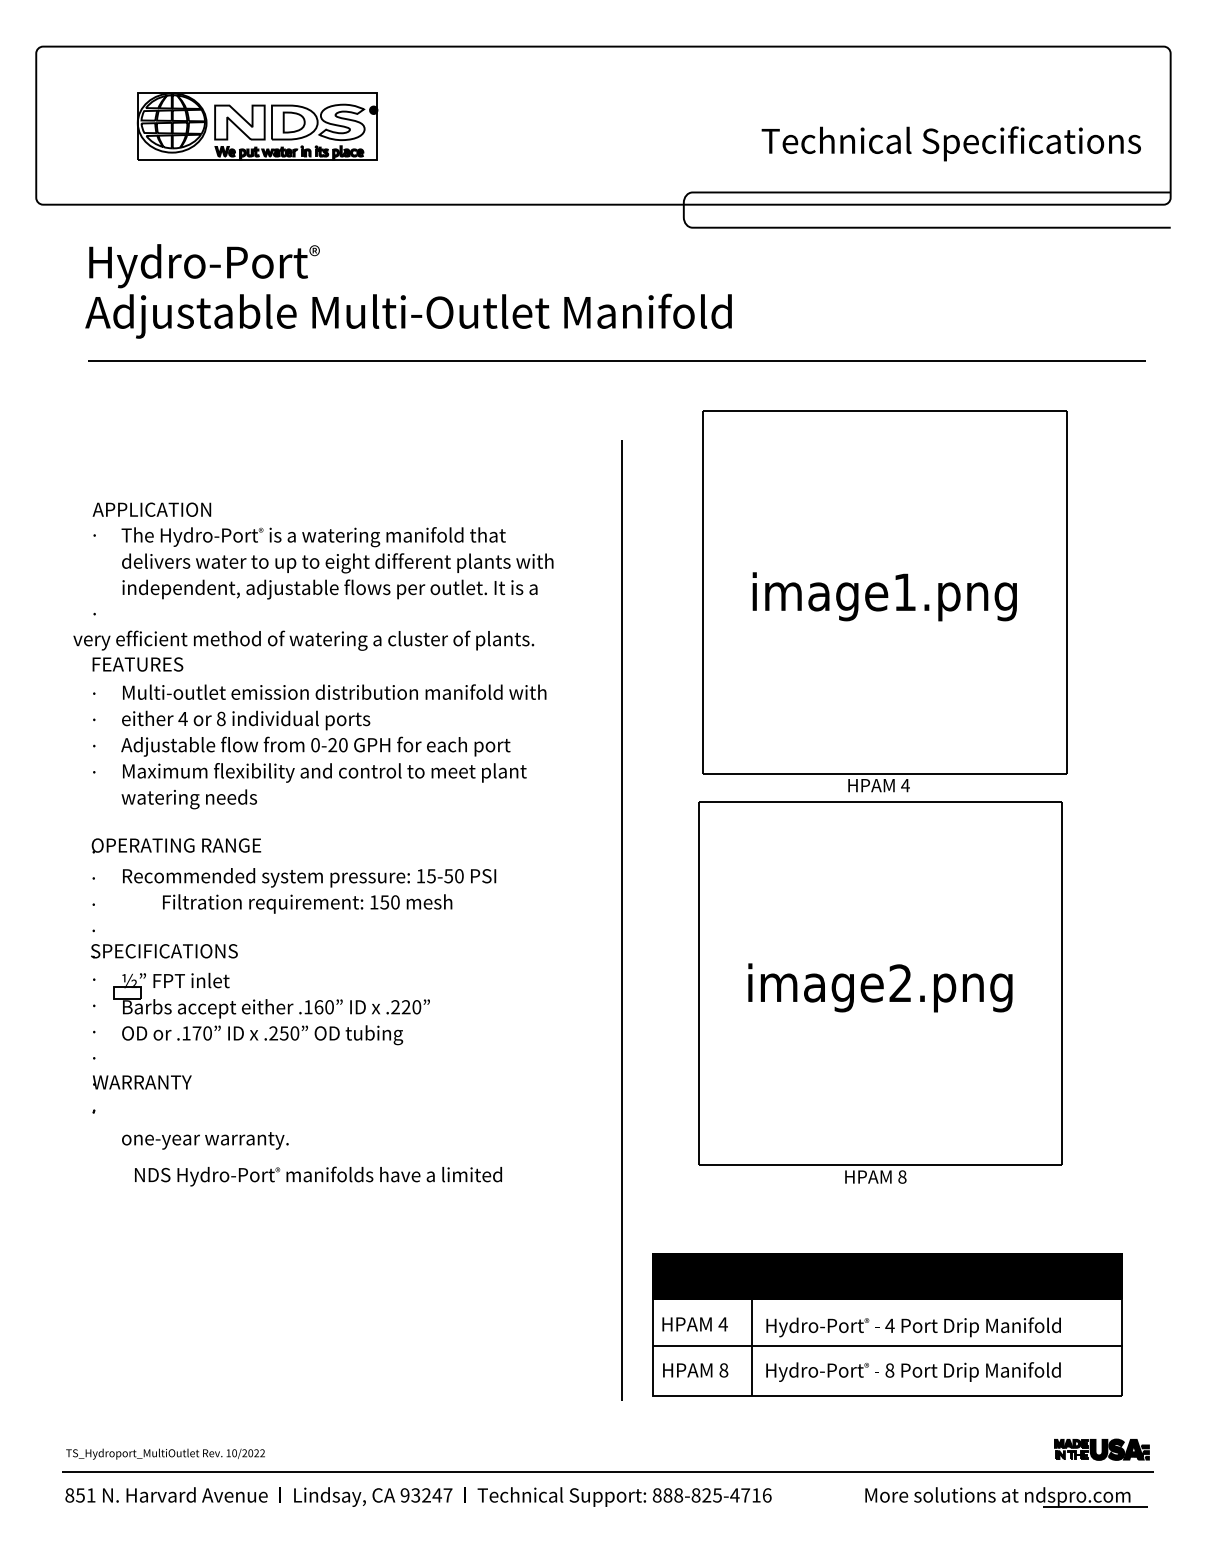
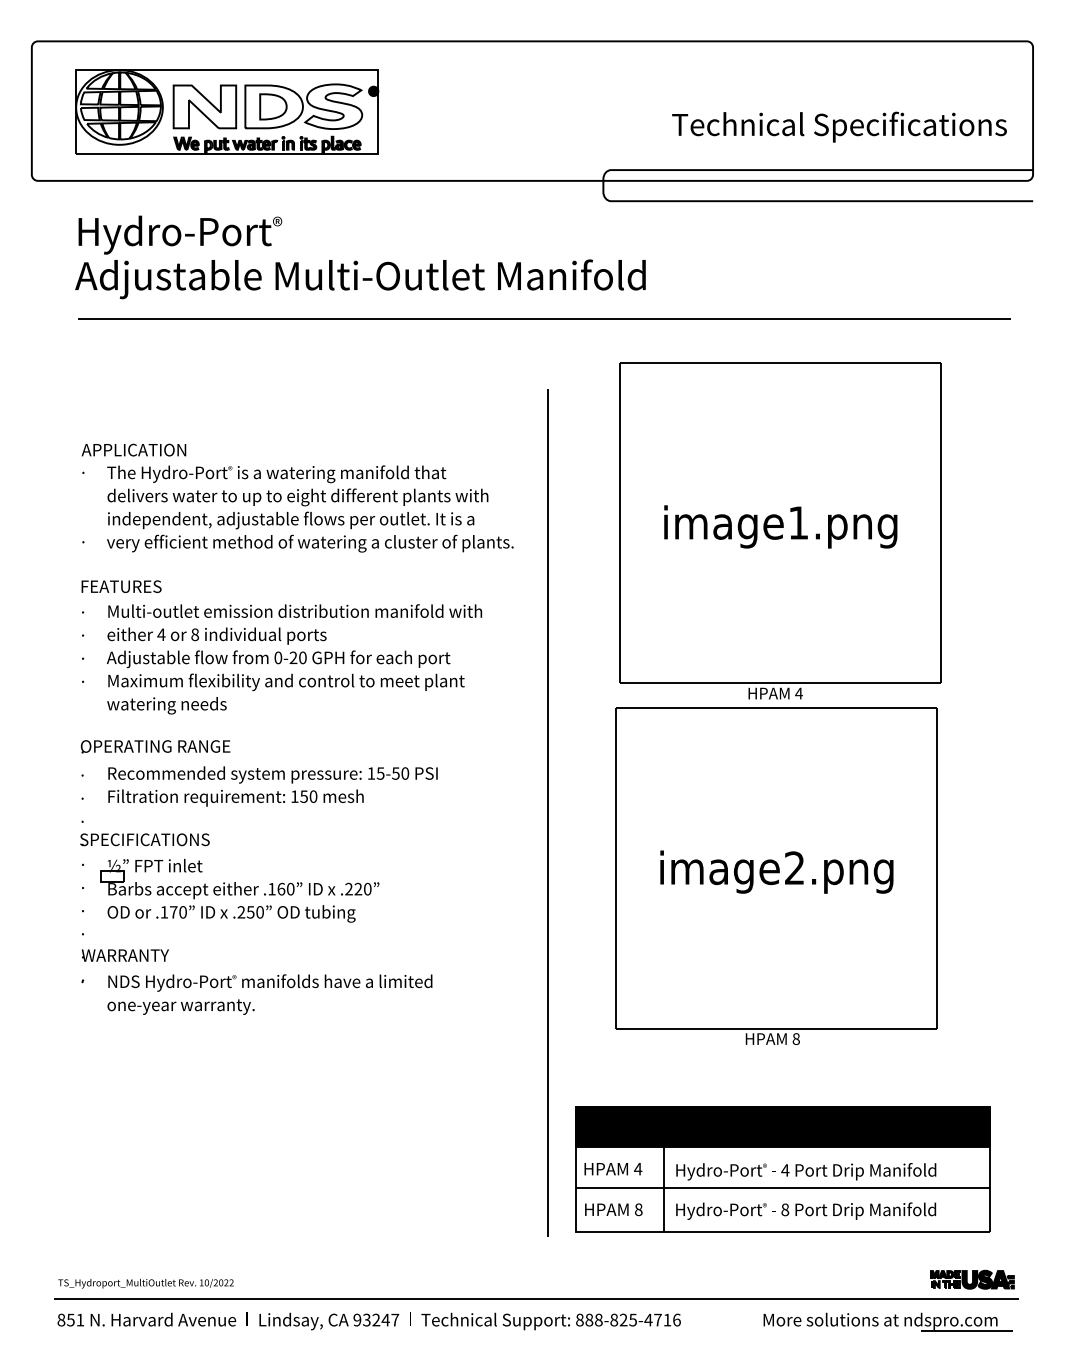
part: (257, 126) -> (227, 111), size x1.43
text: (303, 640) -> (310, 543), moved
text: (307, 903) -> (235, 797), moved
text: (318, 1176) -> (270, 982), moved

